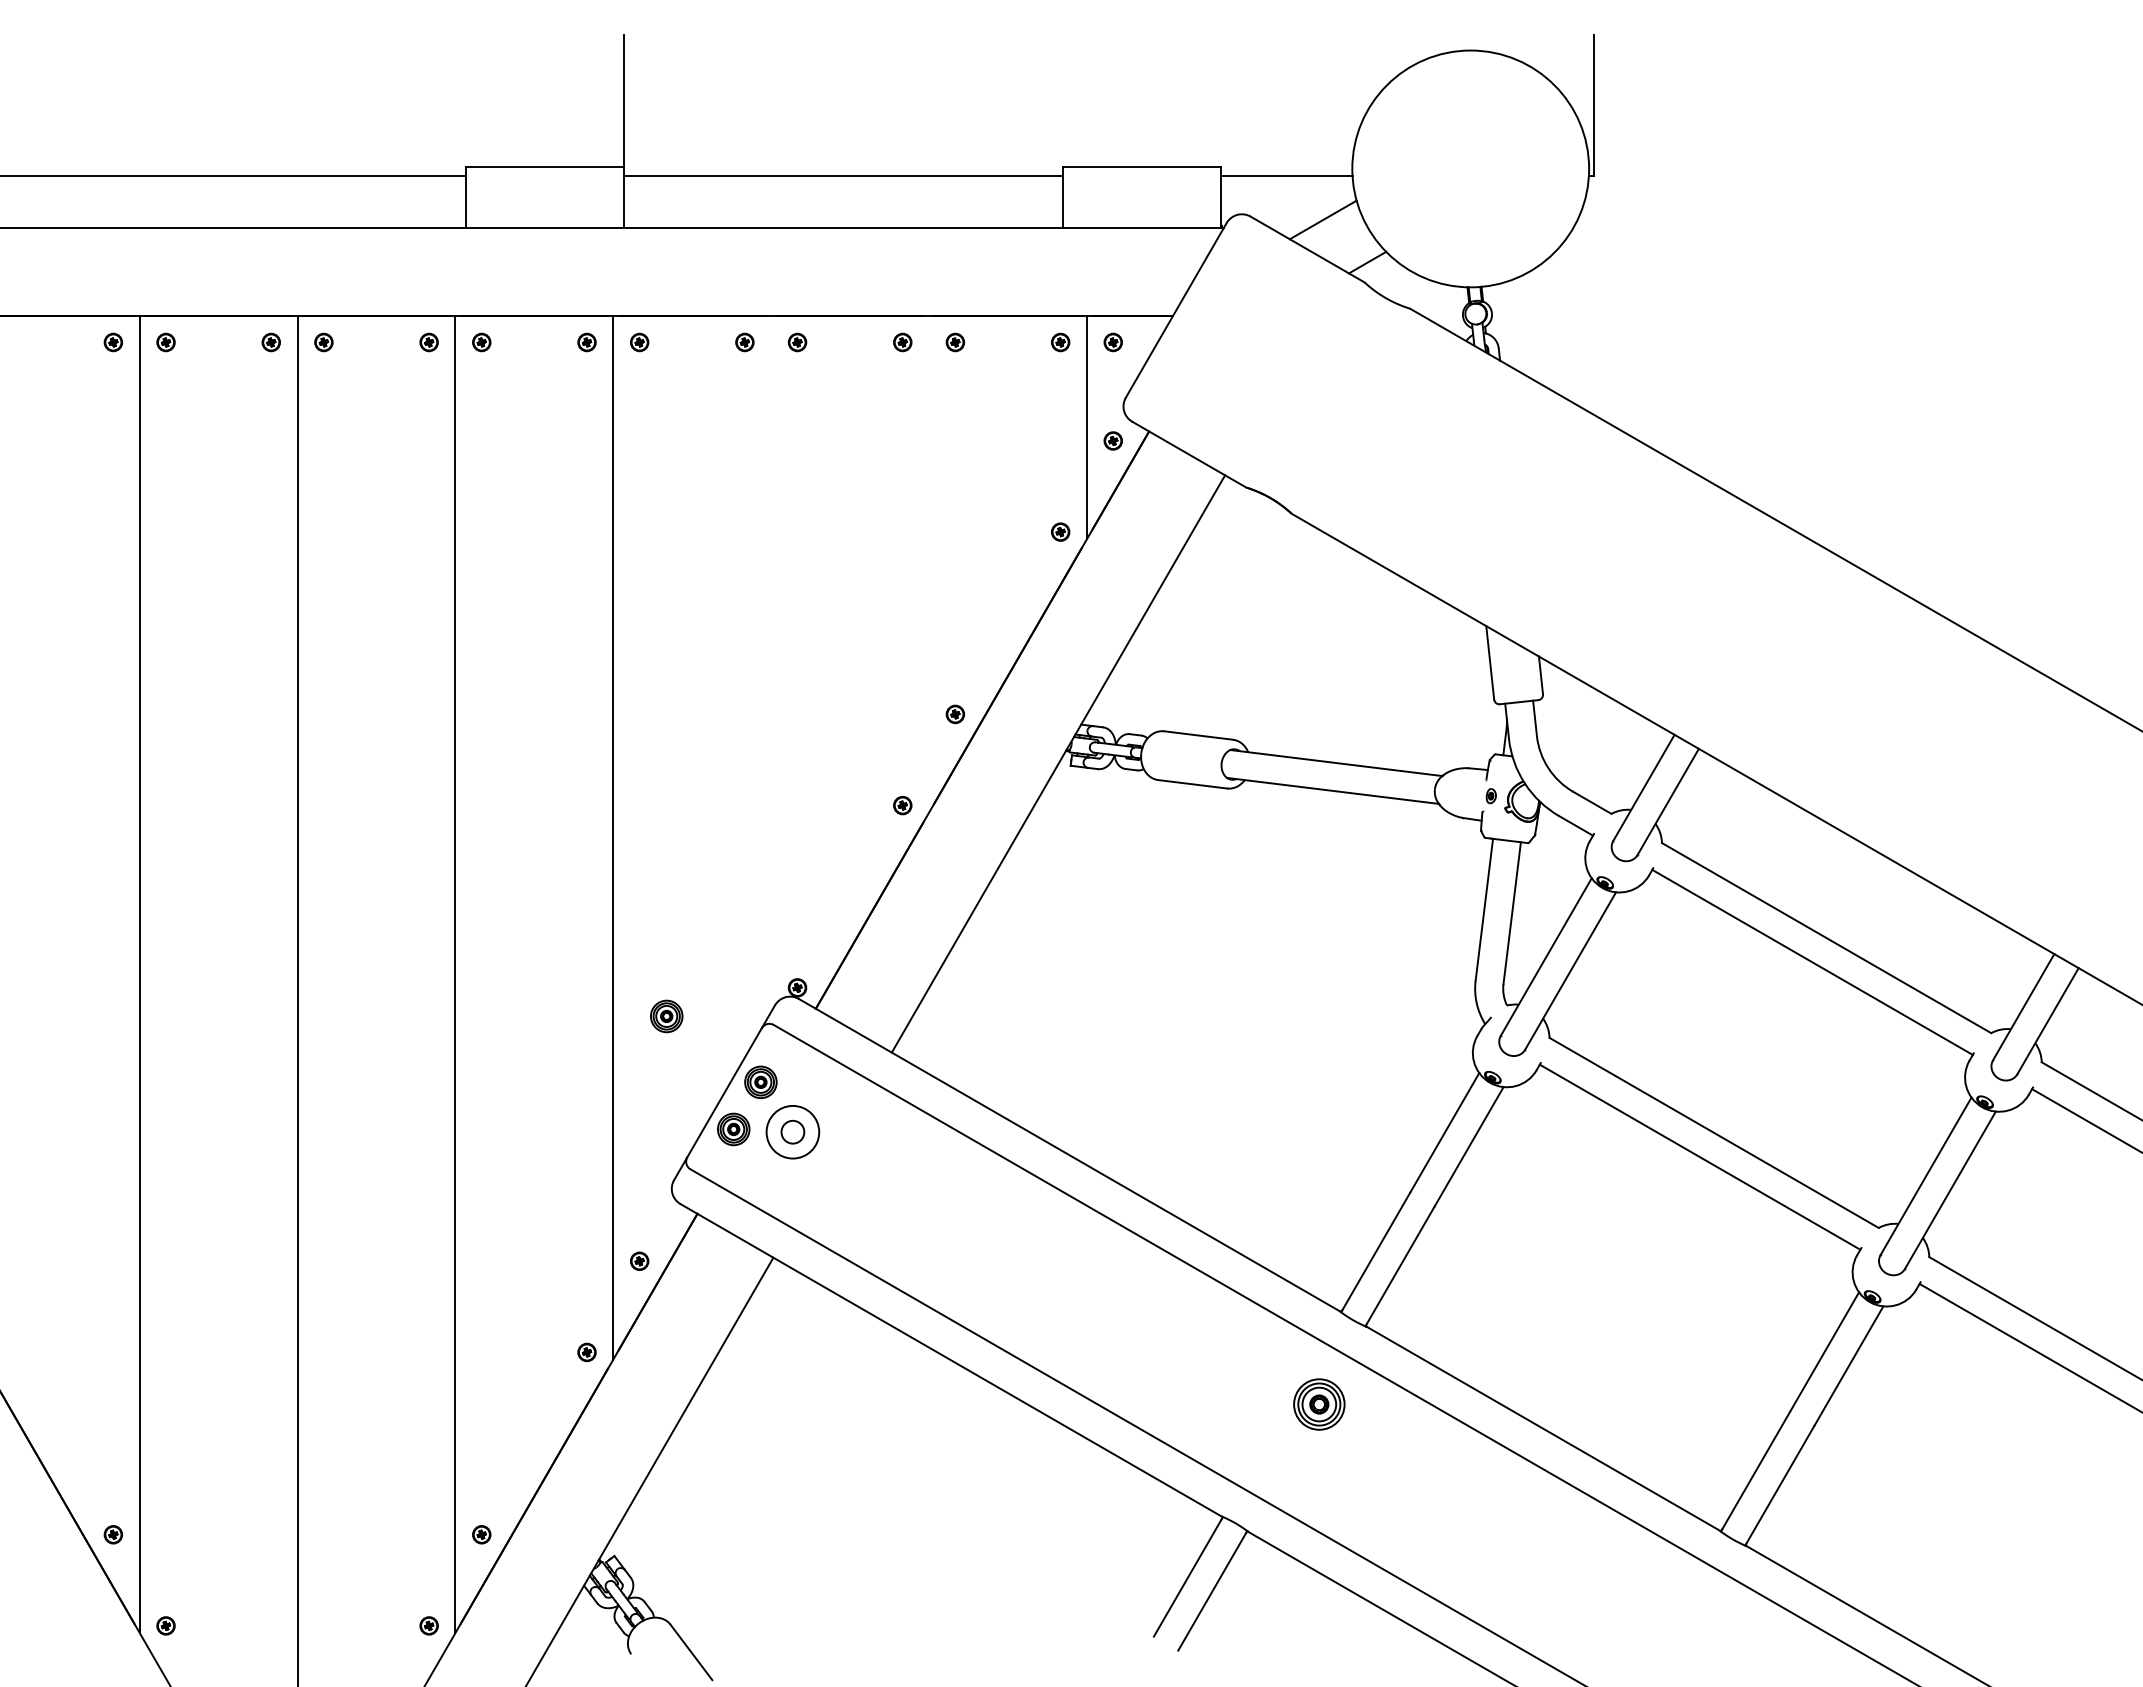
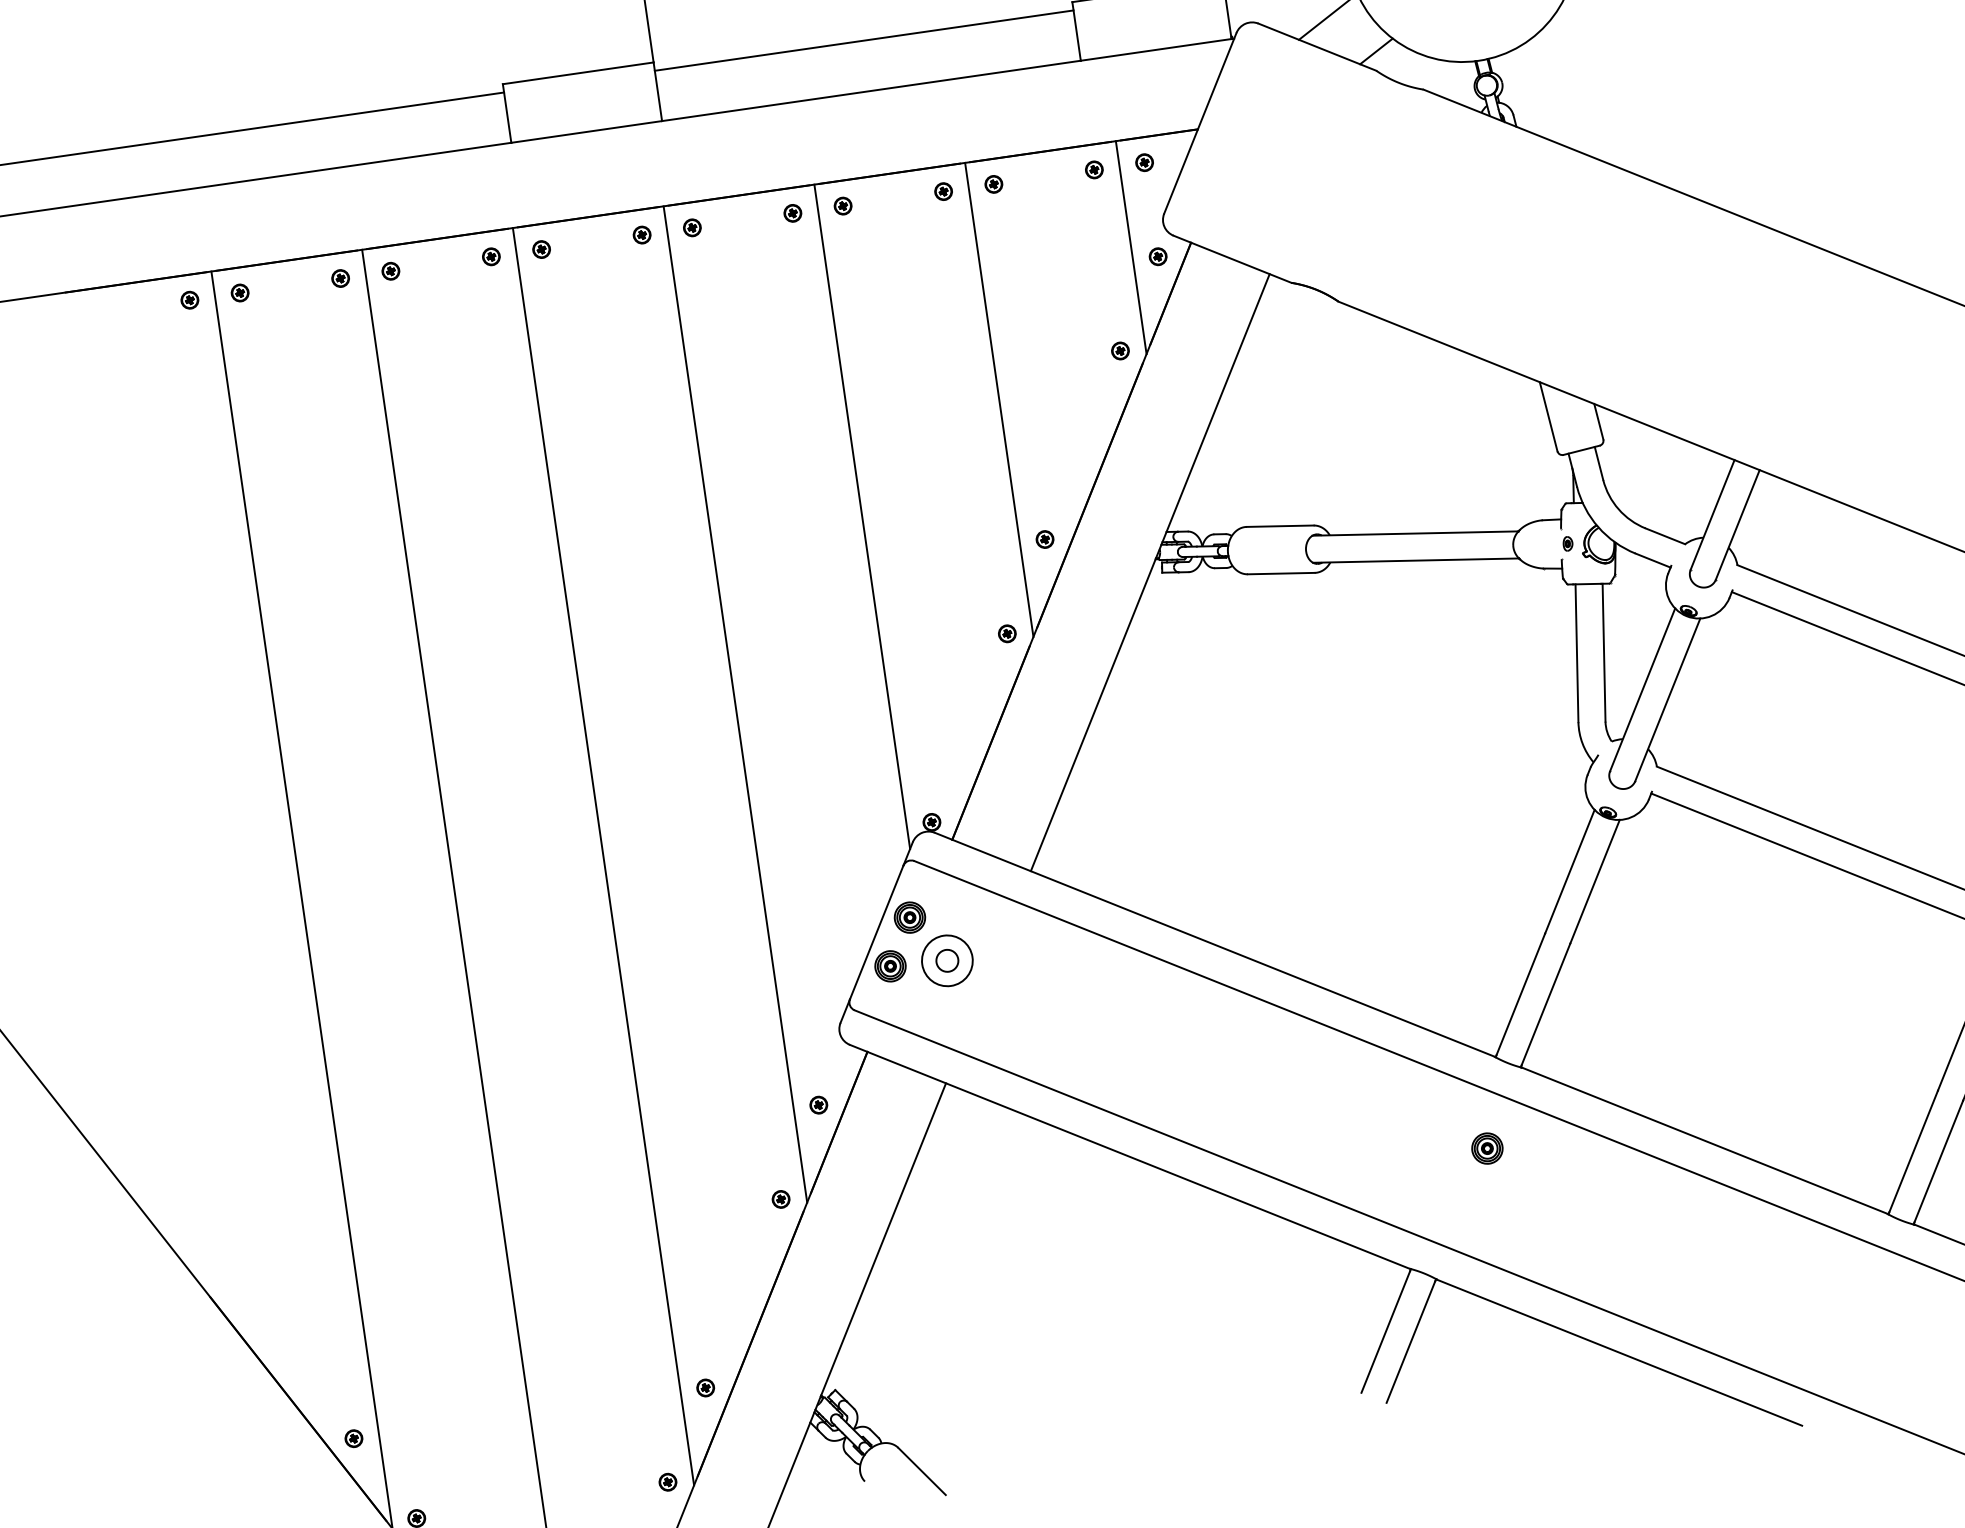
line: (929, 564) -> (999, 399), added
line: (771, 663) -> (862, 516), added
part: (666, 1016) -> (810, 867), removed
part: (1318, 1404) -> (1486, 1148), size x0.62

